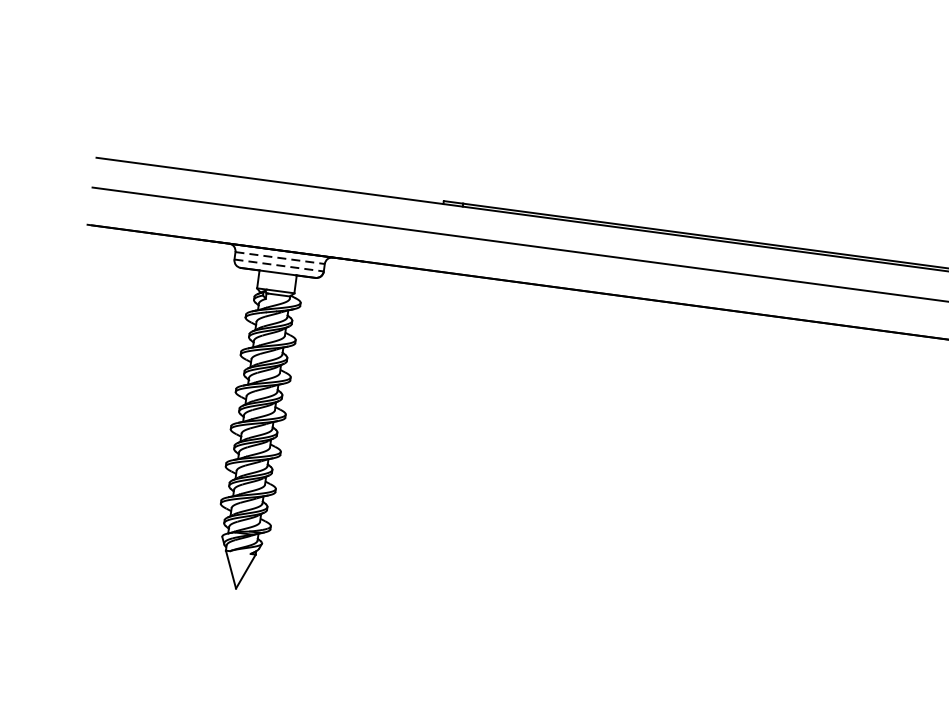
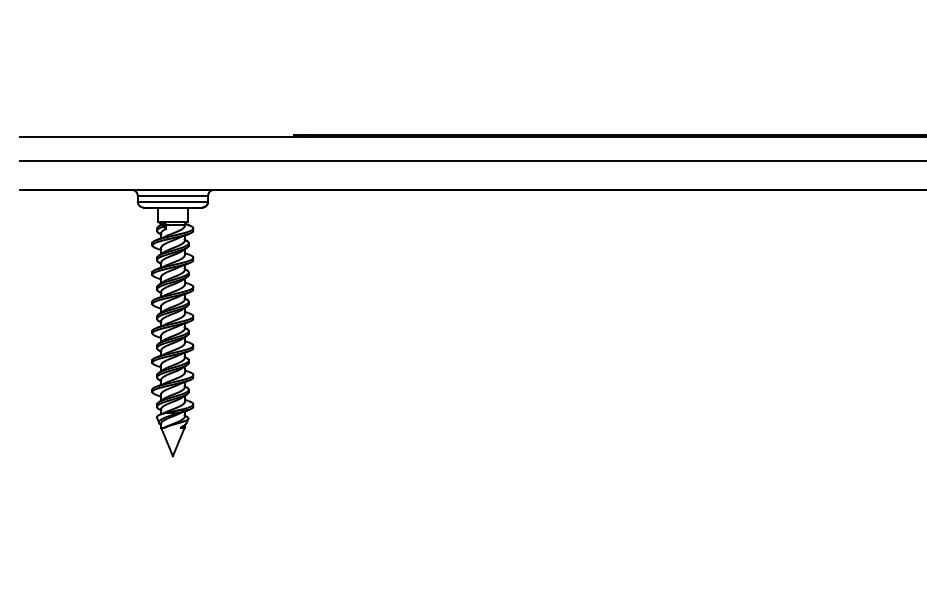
line: (280, 257) -> (173, 195), dashed -> solid
line: (279, 265) -> (173, 201), dashed -> solid

